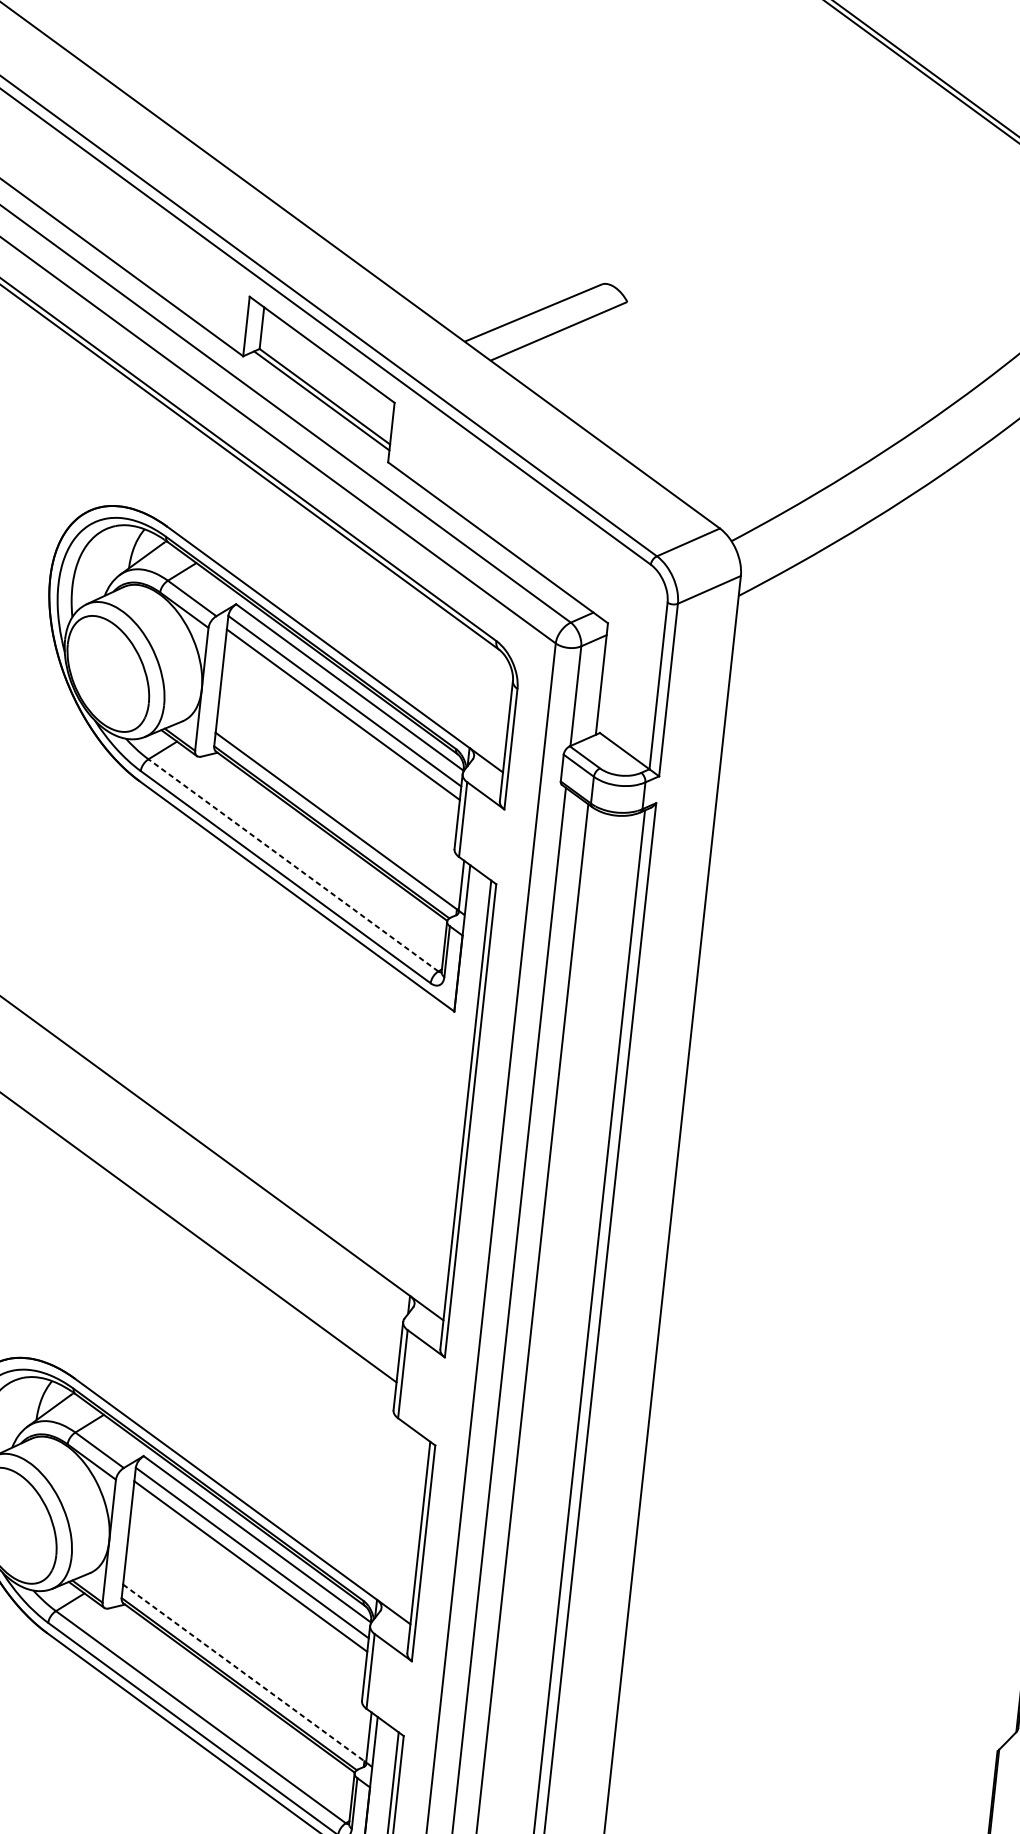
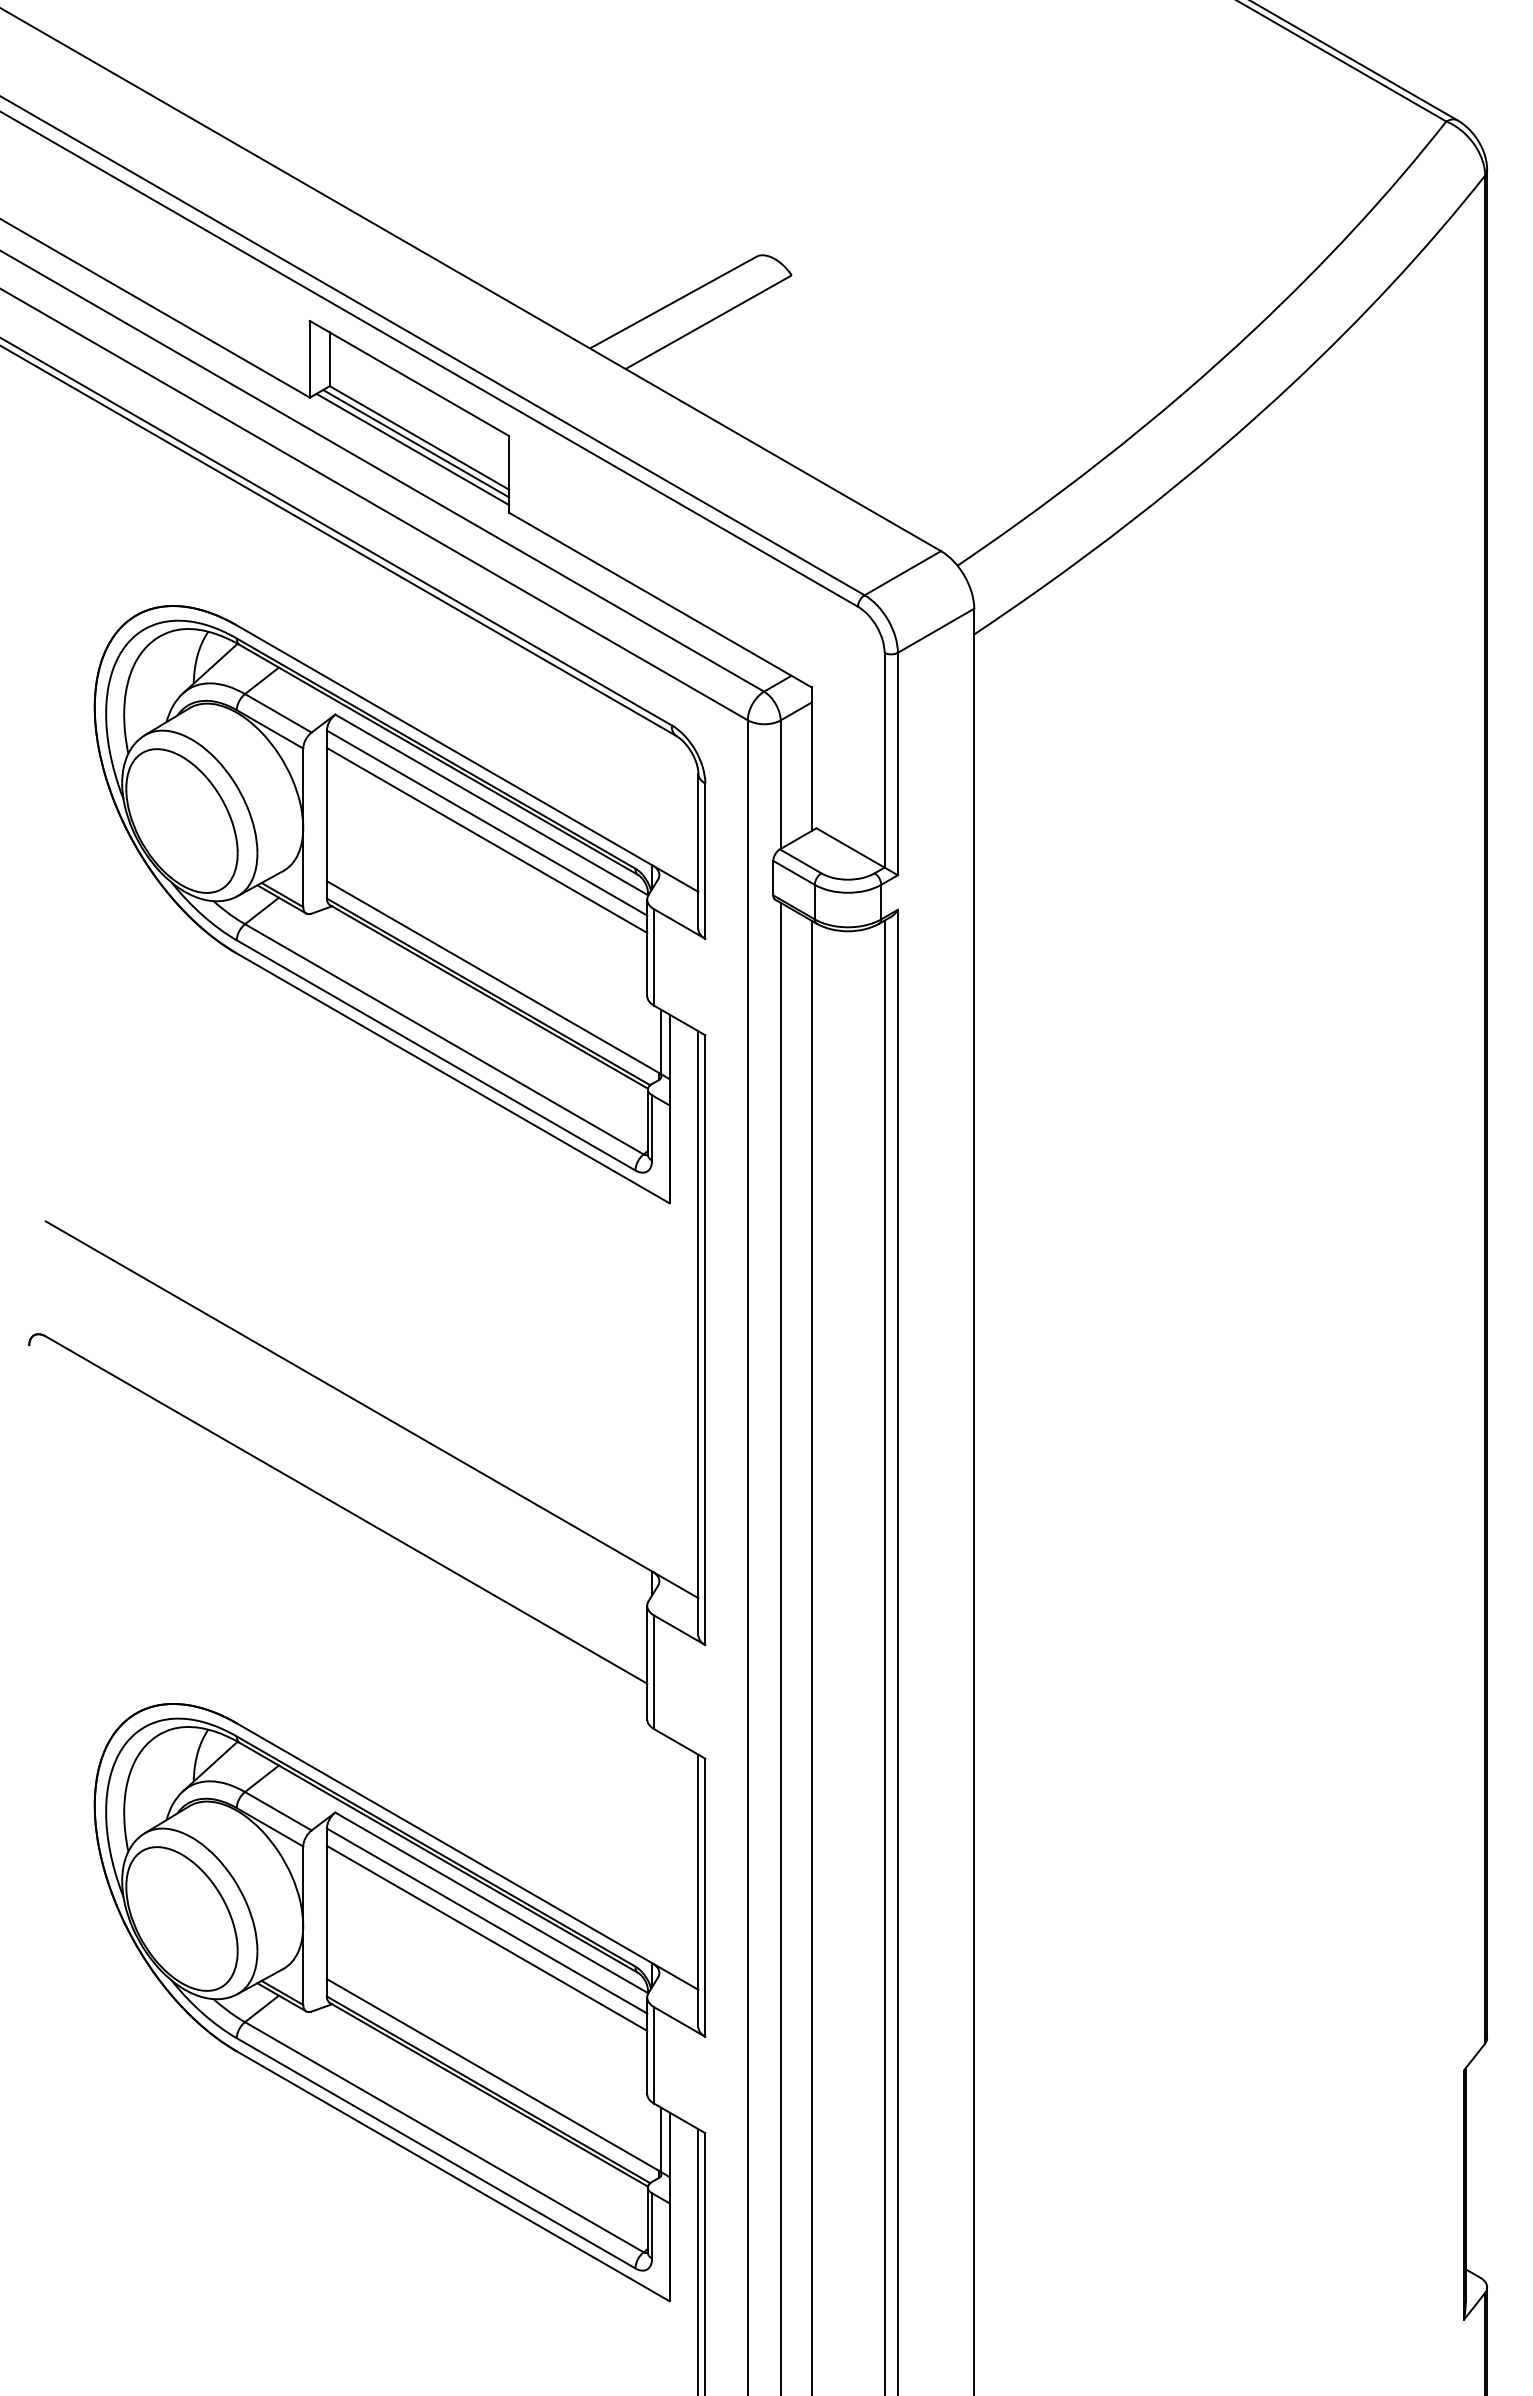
line: (318, 405) -> (412, 449), added
line: (292, 865) -> (443, 1039), dashed -> solid
line: (245, 1673) -> (494, 2075), dashed -> solid

